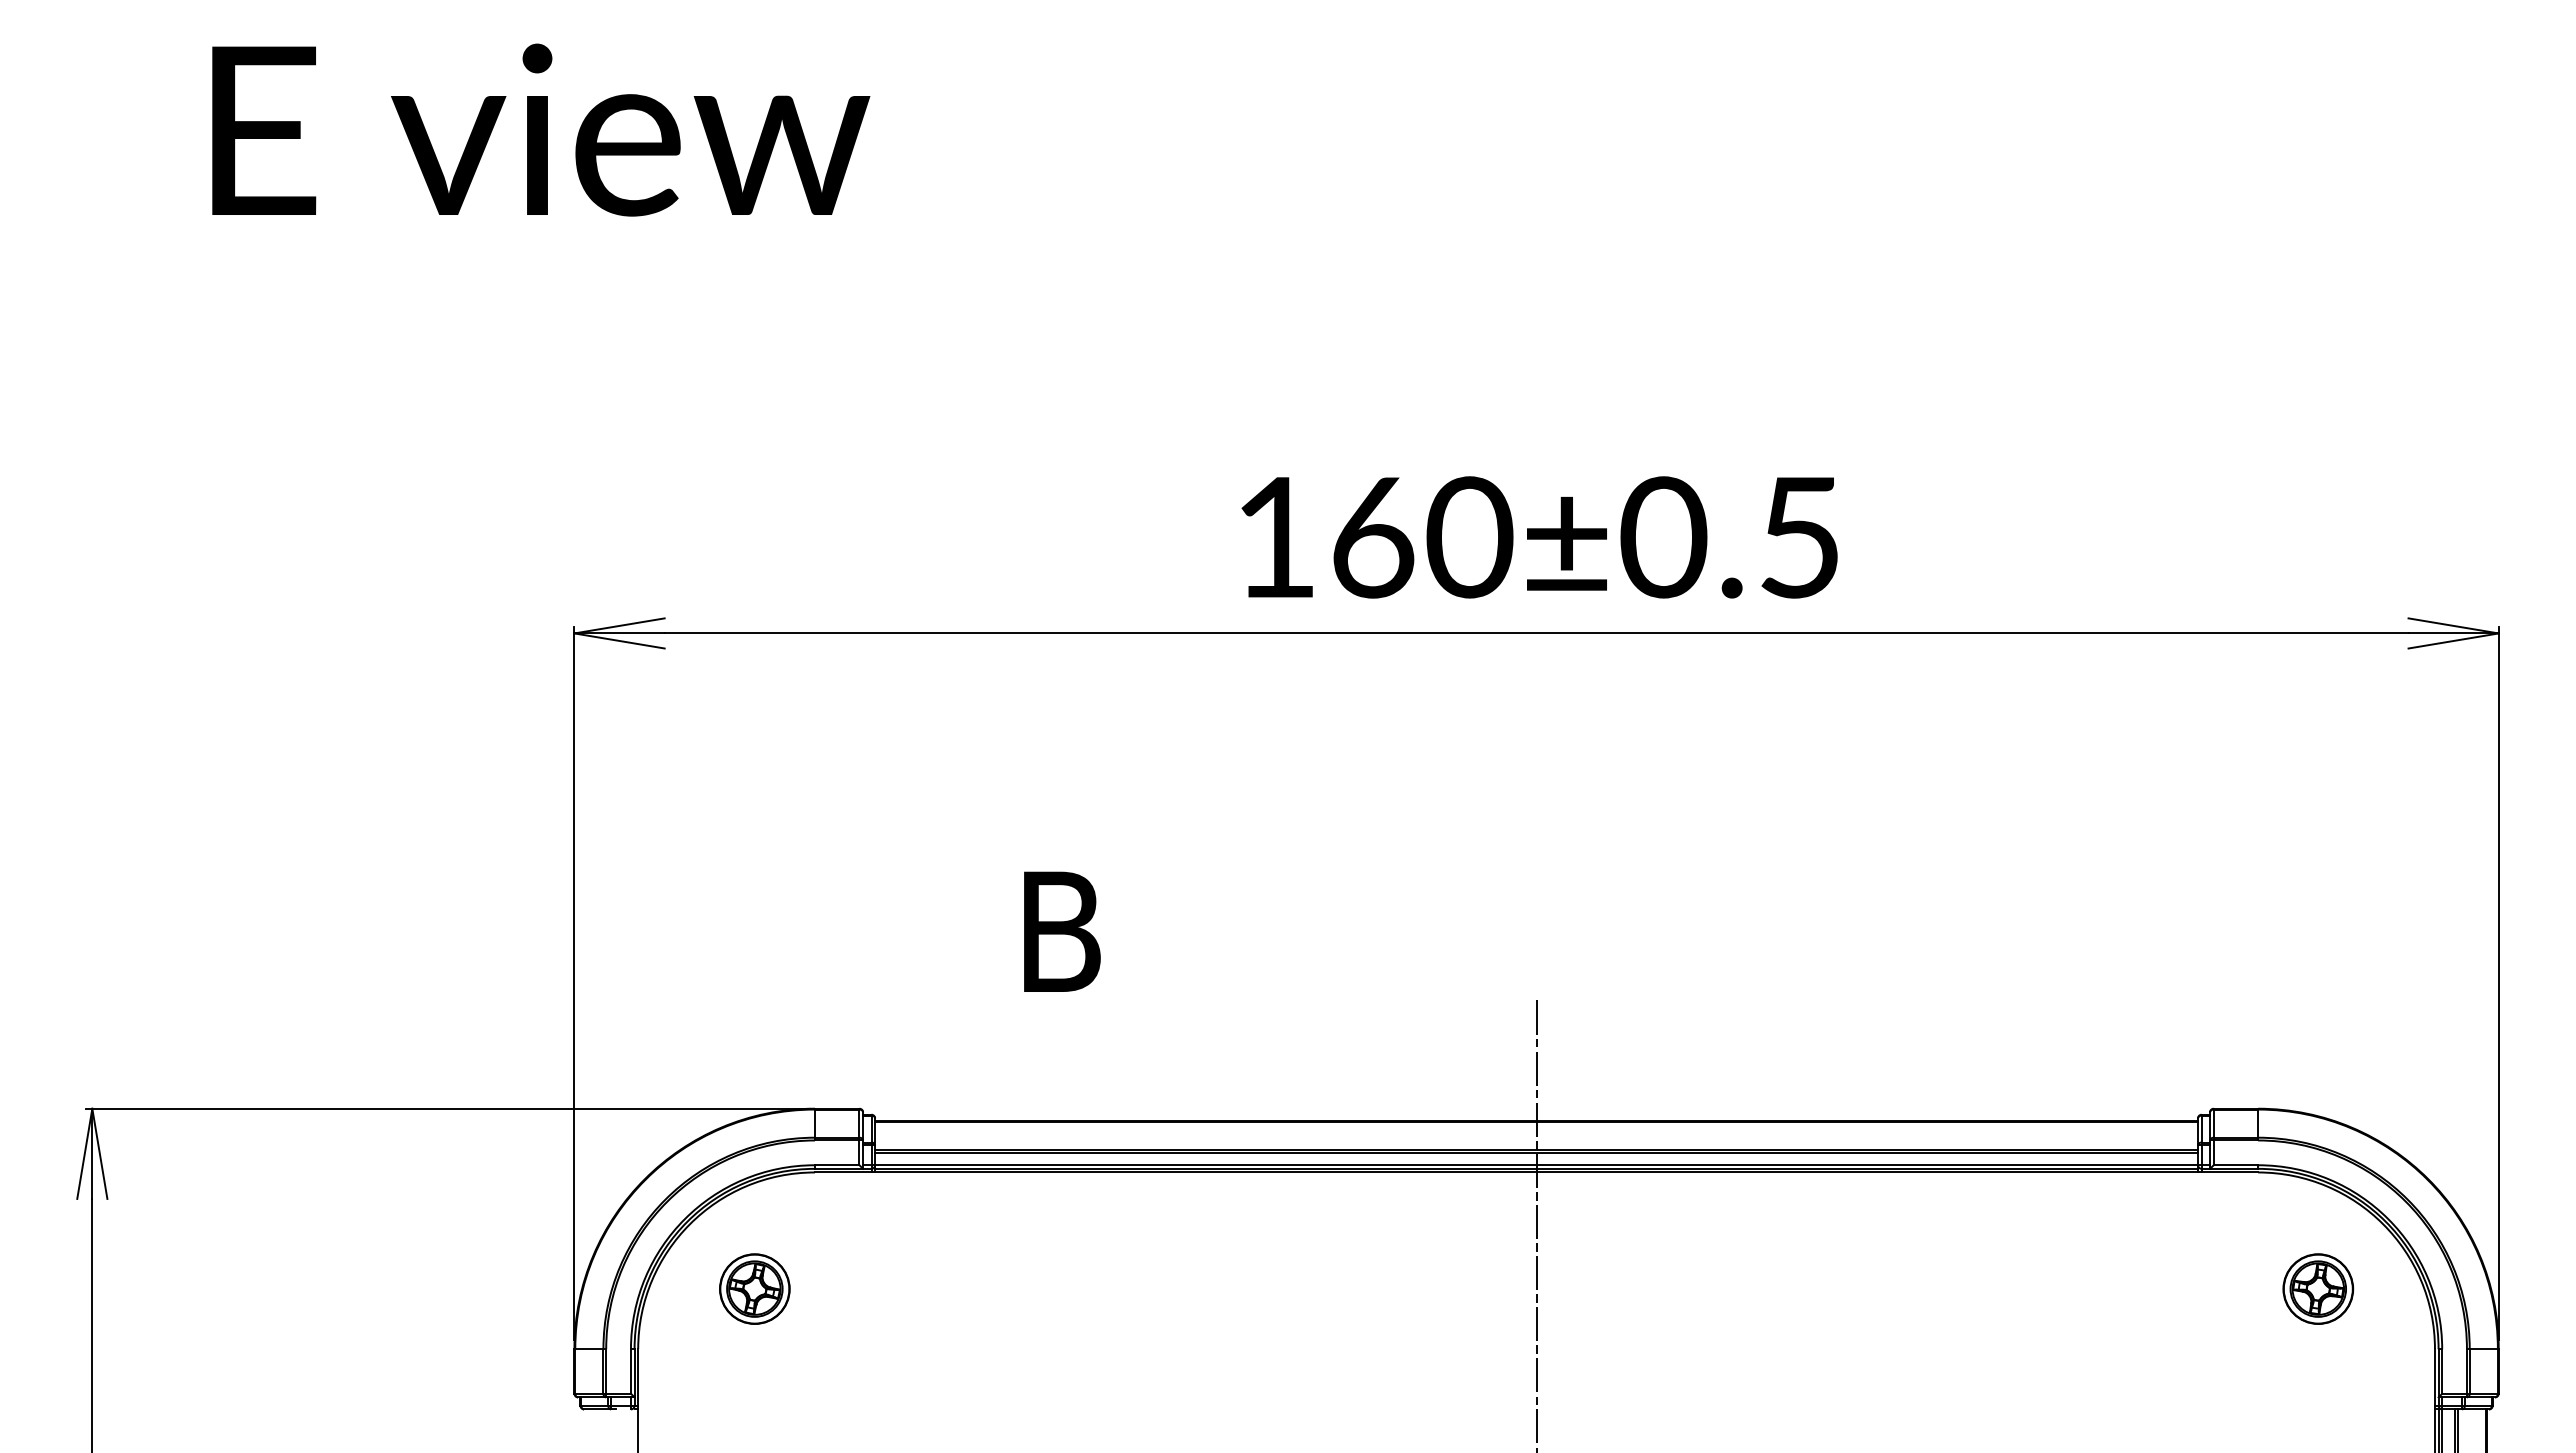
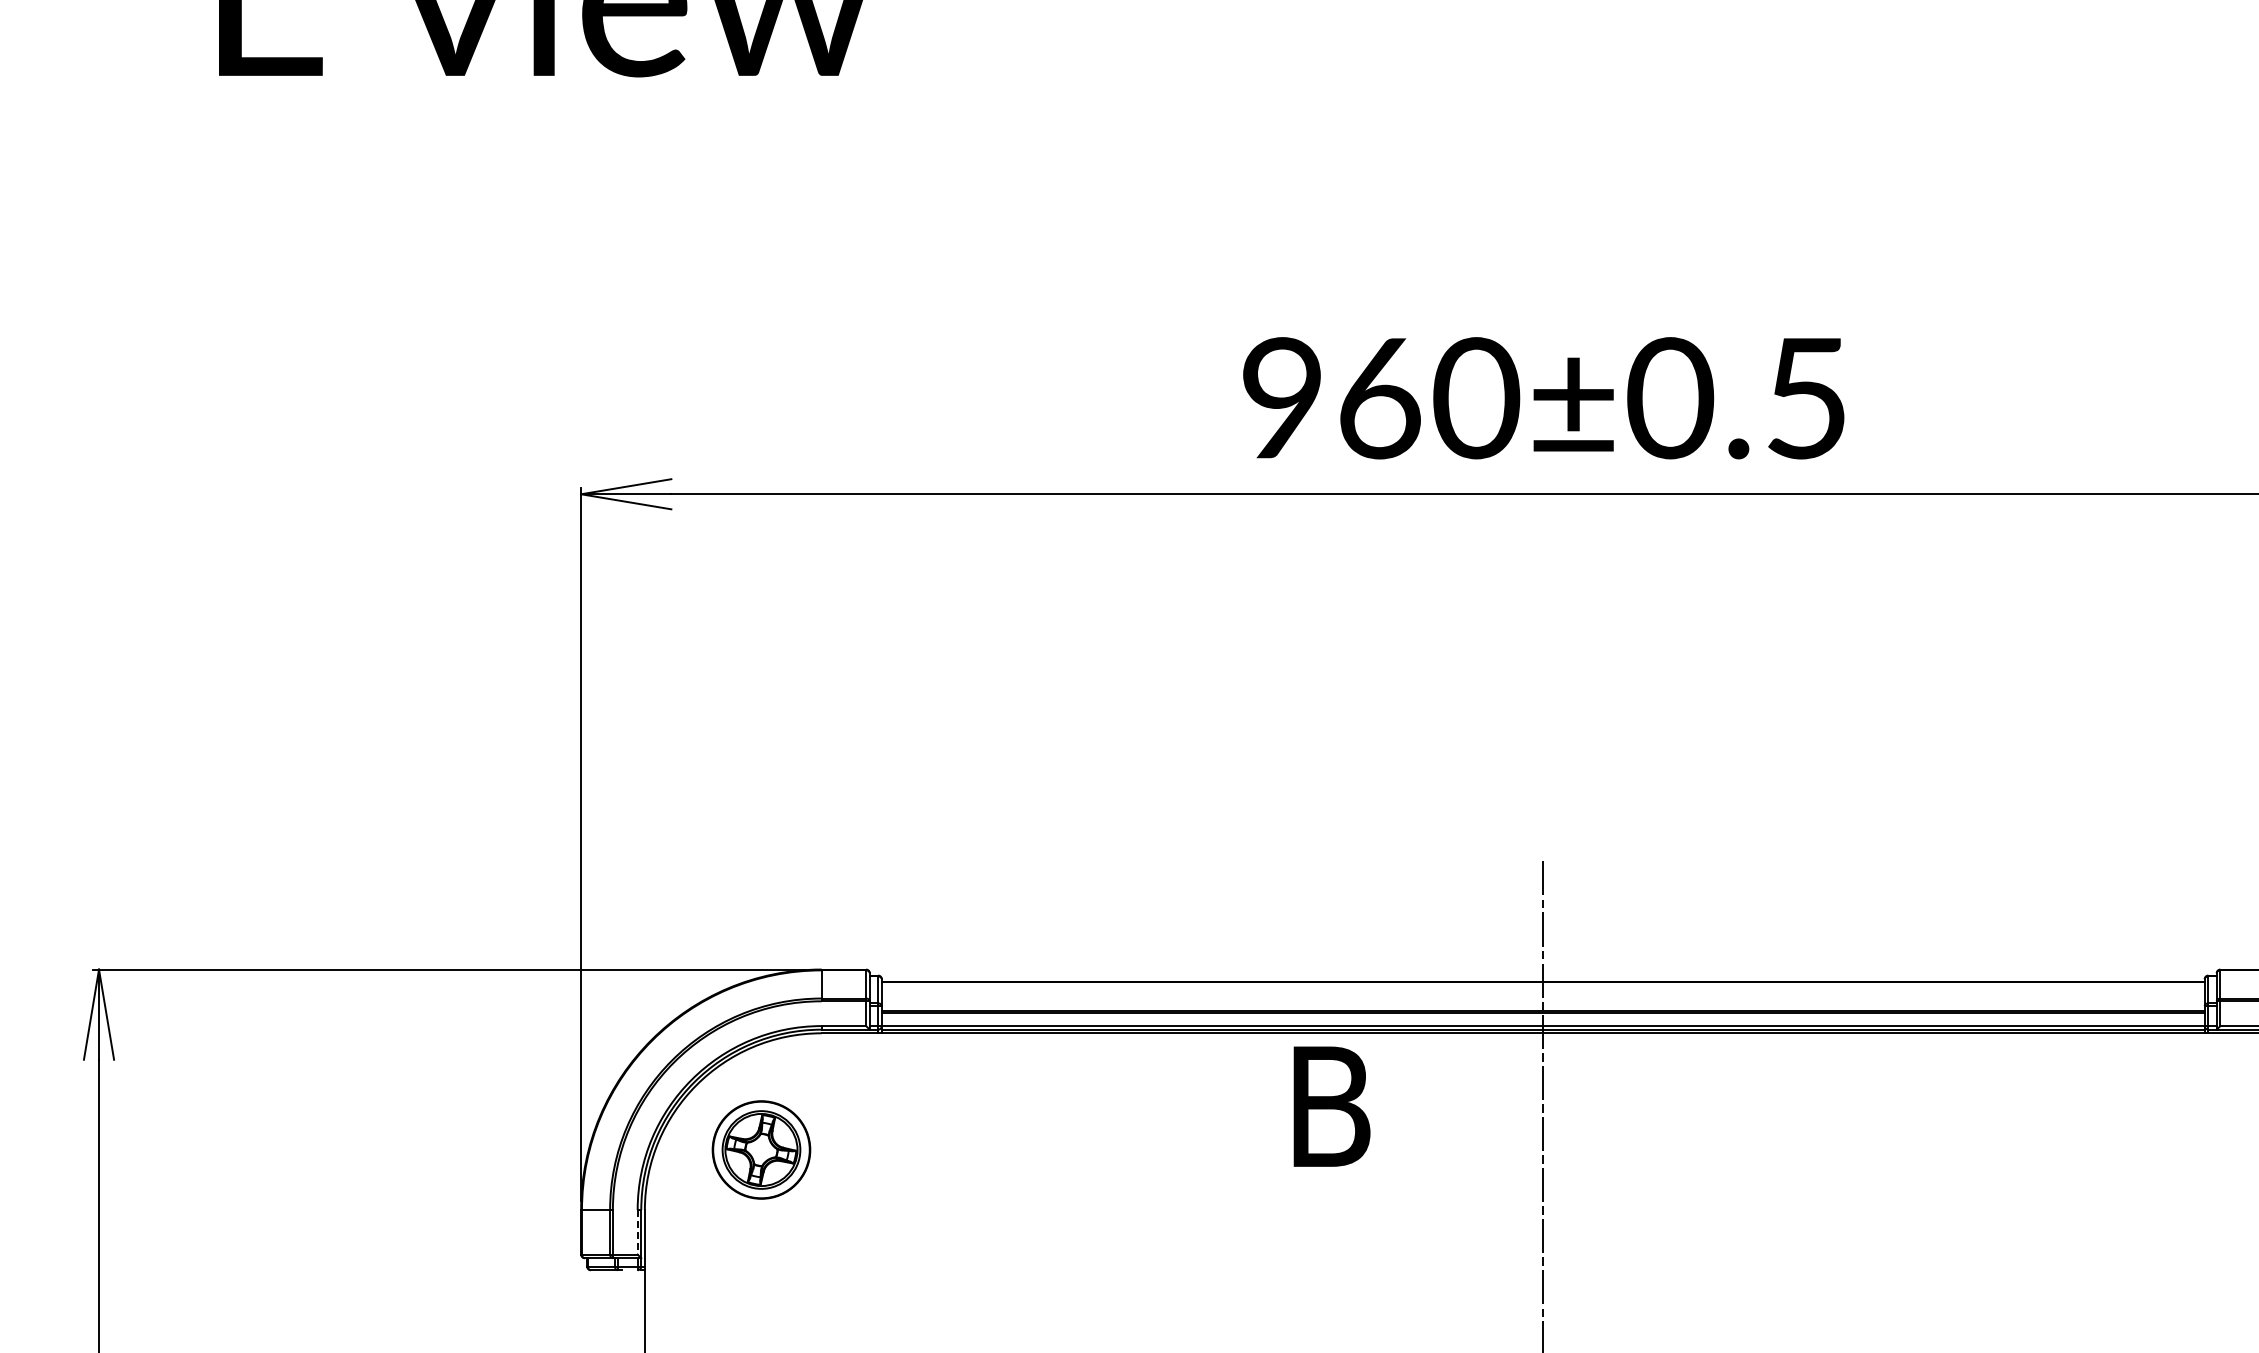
text: (1275, 536) -> (1282, 397), 160±0.5 -> 960±0.5
text: (1062, 931) -> (1332, 1106), moved
part: (754, 1288) -> (761, 1149), size x1.4
line: (630, 1372) -> (637, 1233), solid -> dashed

